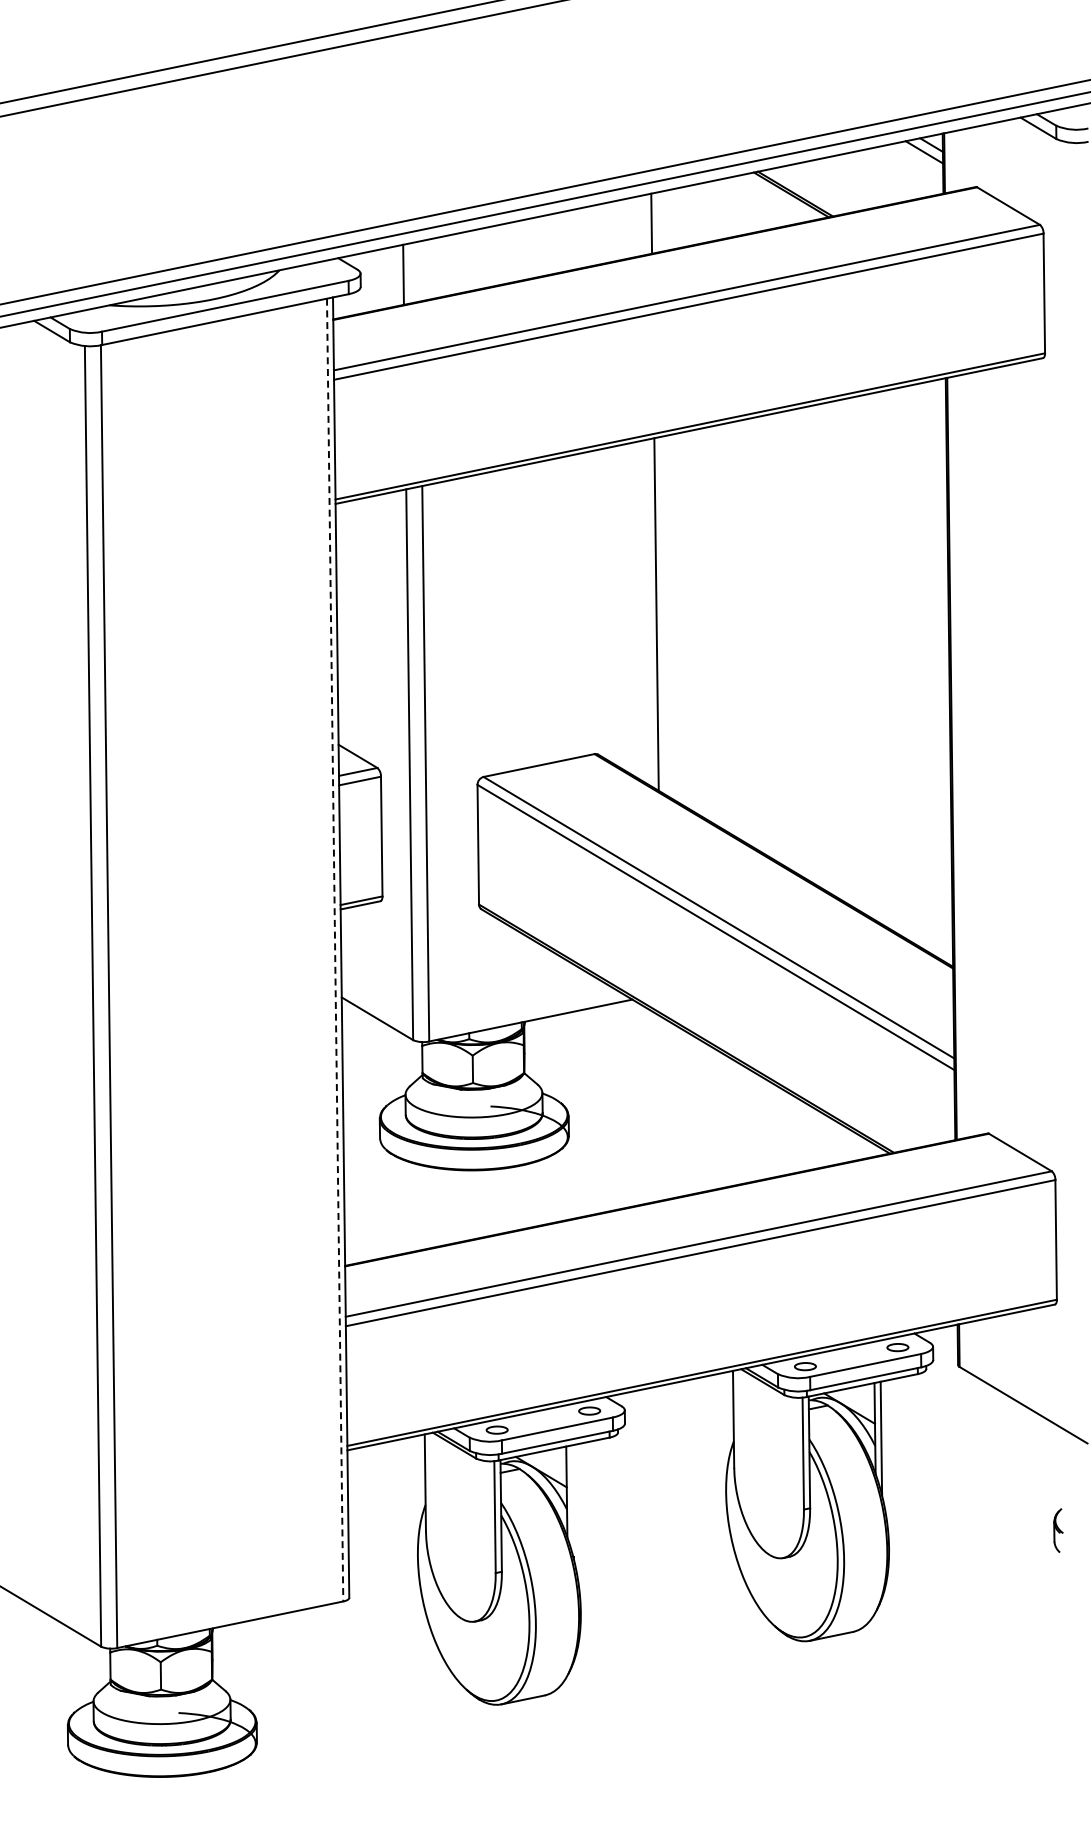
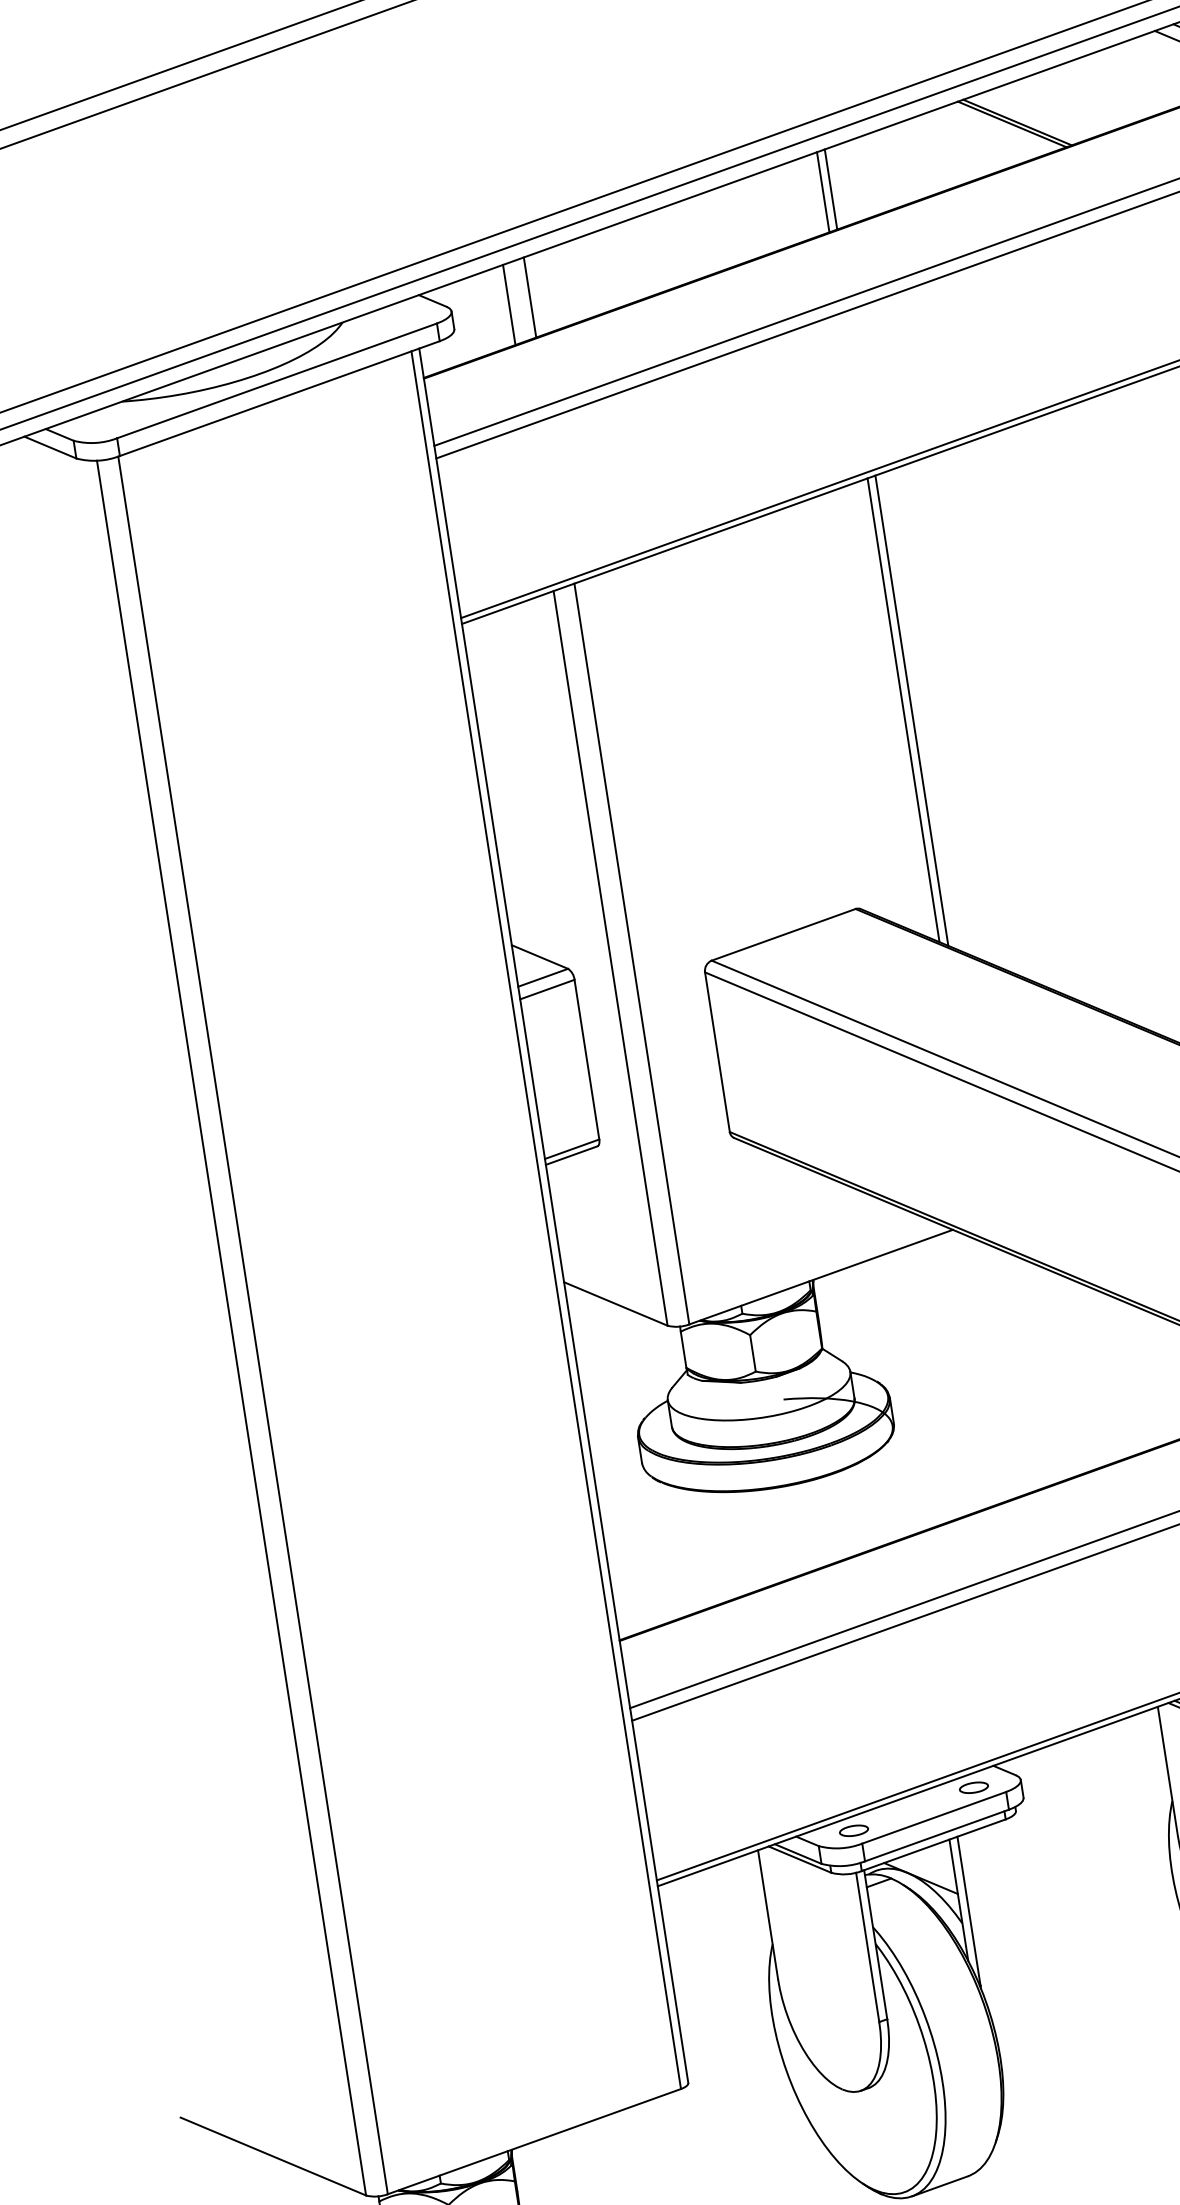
line: (645, 224) -> (822, 191), added
line: (419, 271) -> (529, 297), added
line: (650, 613) -> (903, 710), added
line: (335, 950) -> (546, 1220), dashed -> solid
line: (572, 1501) -> (968, 1911), added

